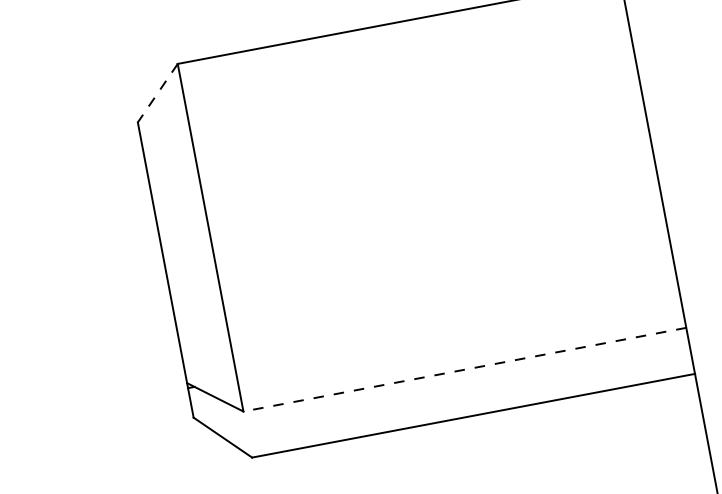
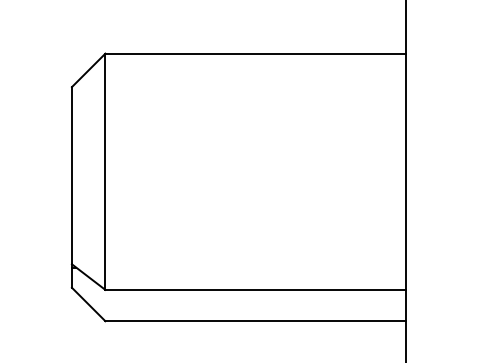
line: (157, 93) -> (88, 70), dashed -> solid
line: (464, 369) -> (255, 289), dashed -> solid

